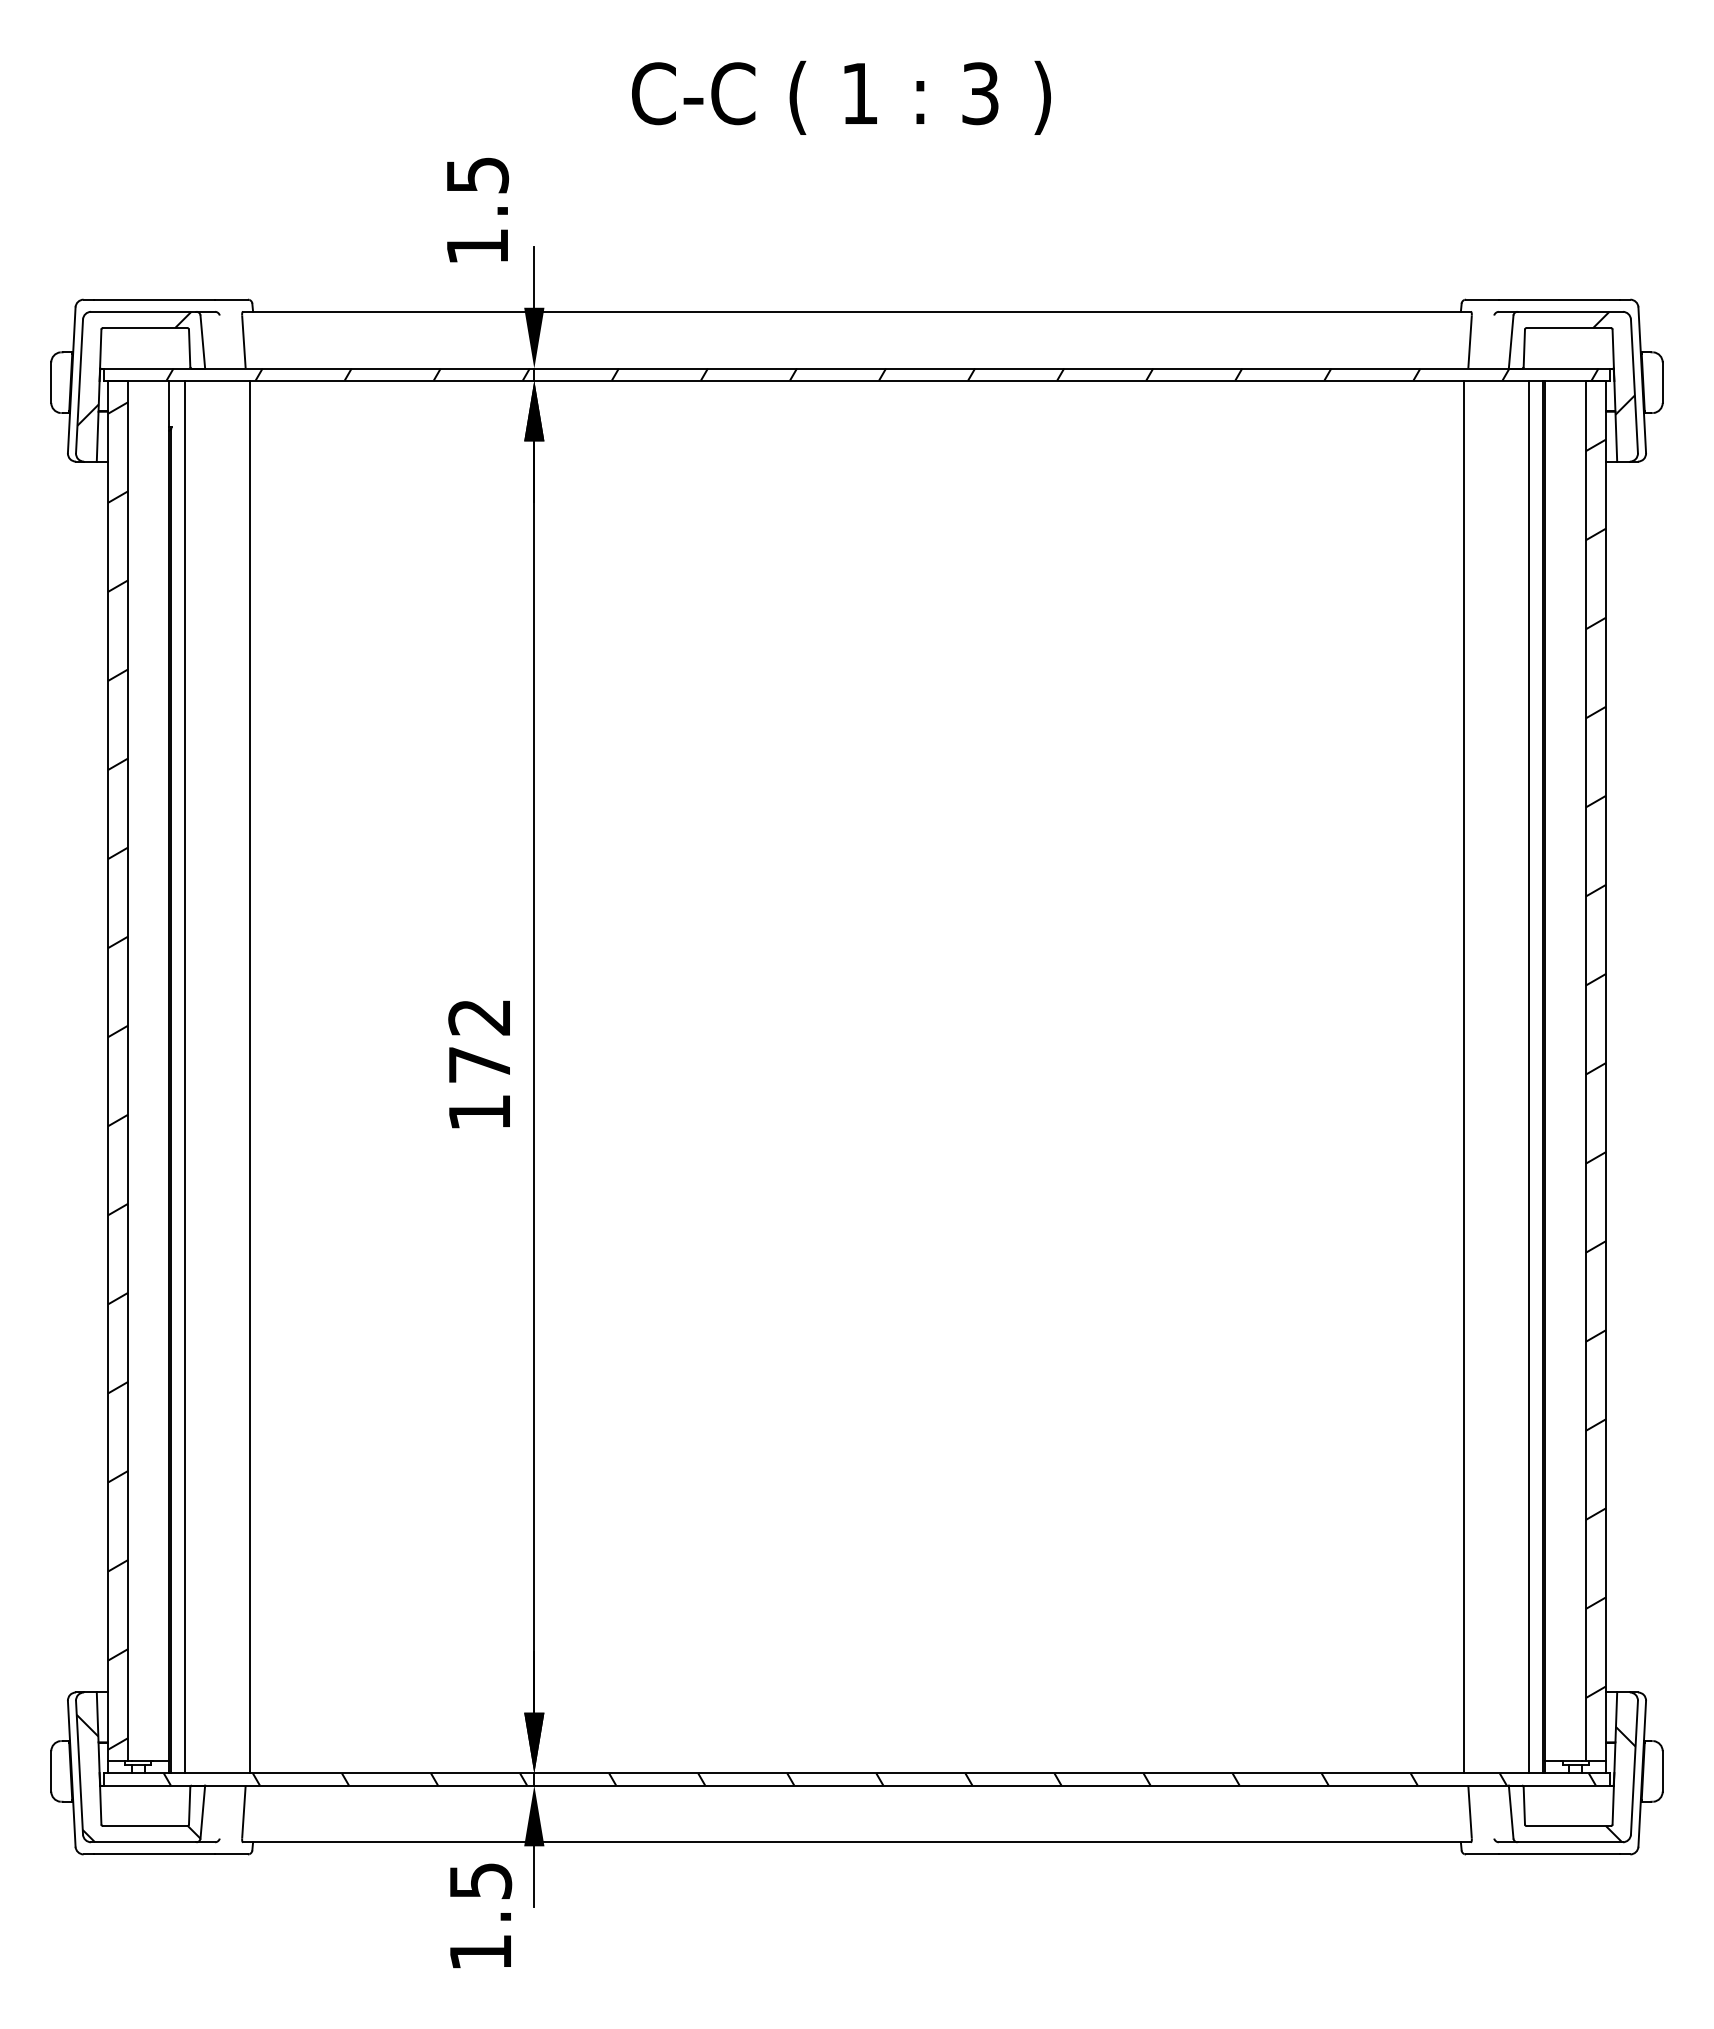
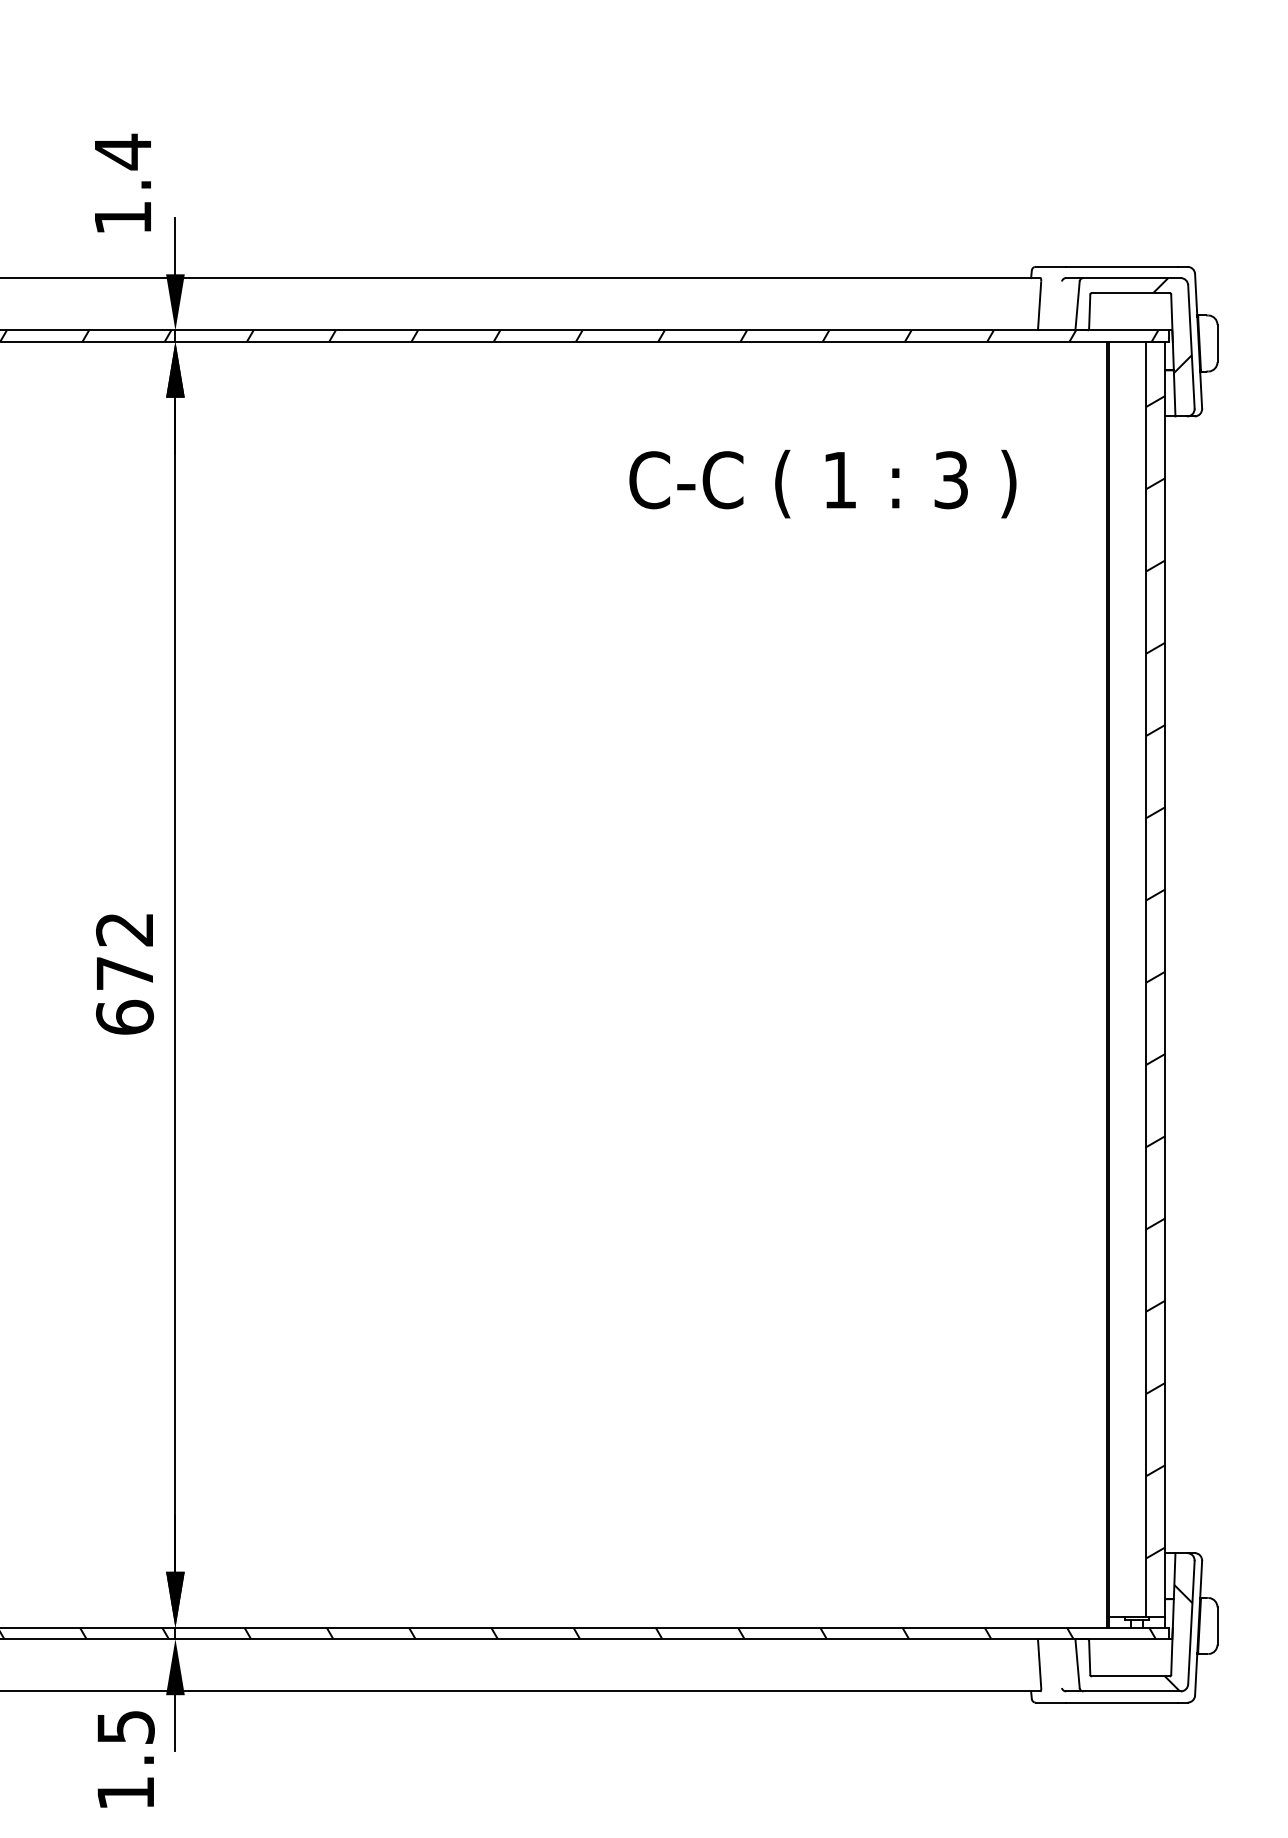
text: (841, 97) -> (822, 483), moved
text: (478, 175) -> (123, 152), 1.5 -> 1.4
line: (1464, 1076) -> (1034, 984), removed
line: (1529, 1076) -> (1094, 984), removed
text: (479, 1112) -> (124, 1017), 172 -> 672

